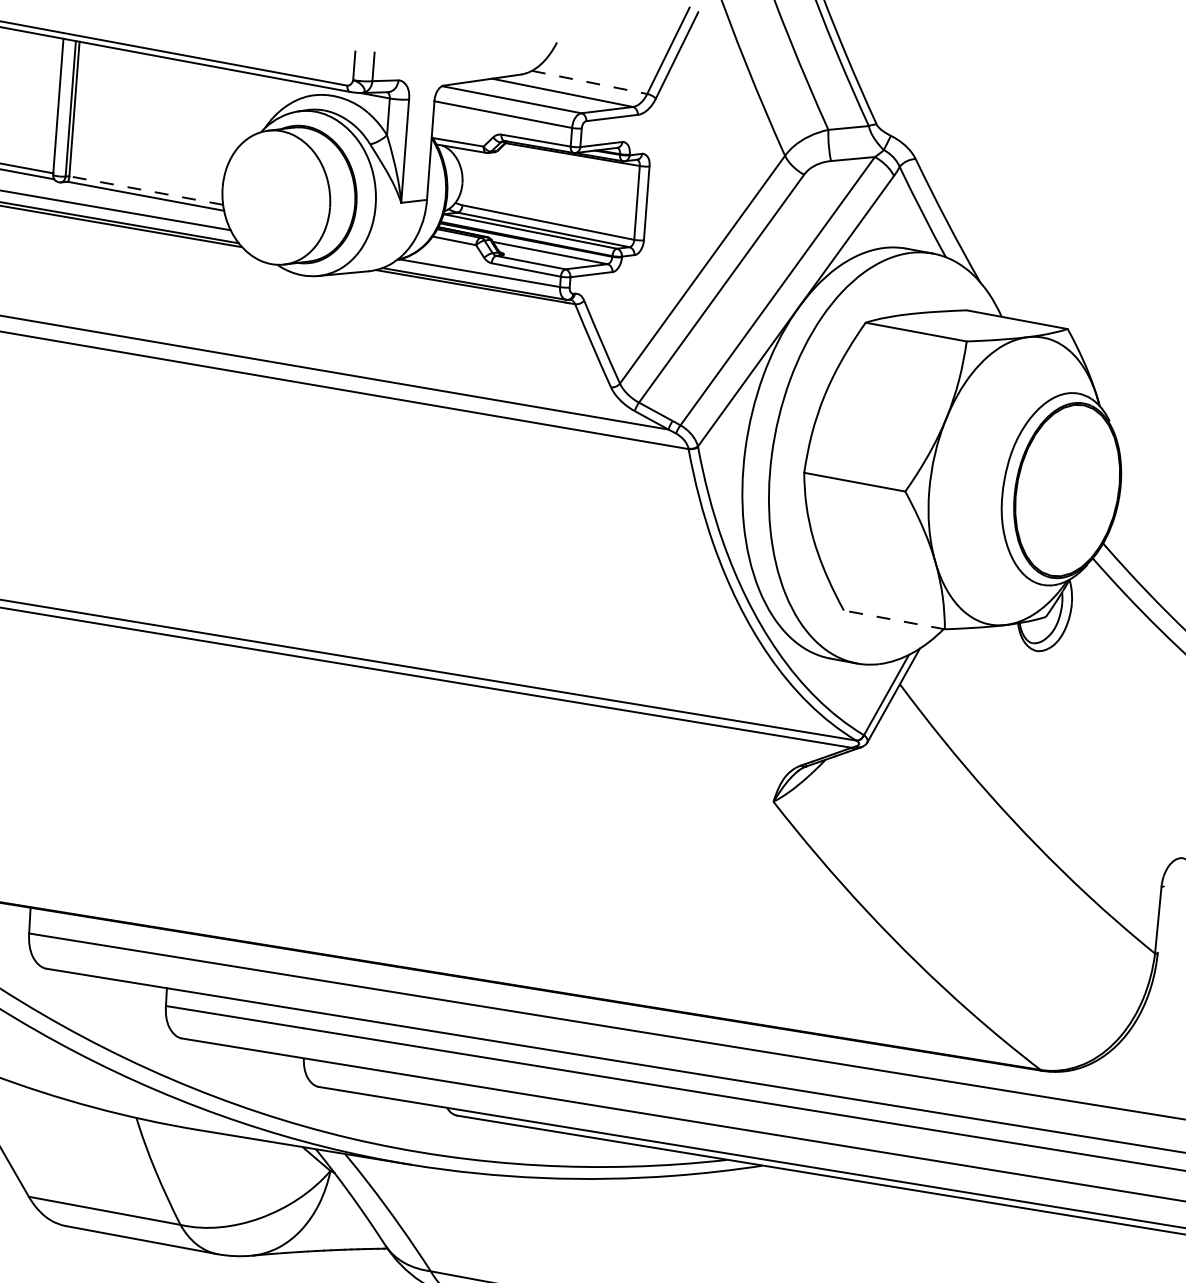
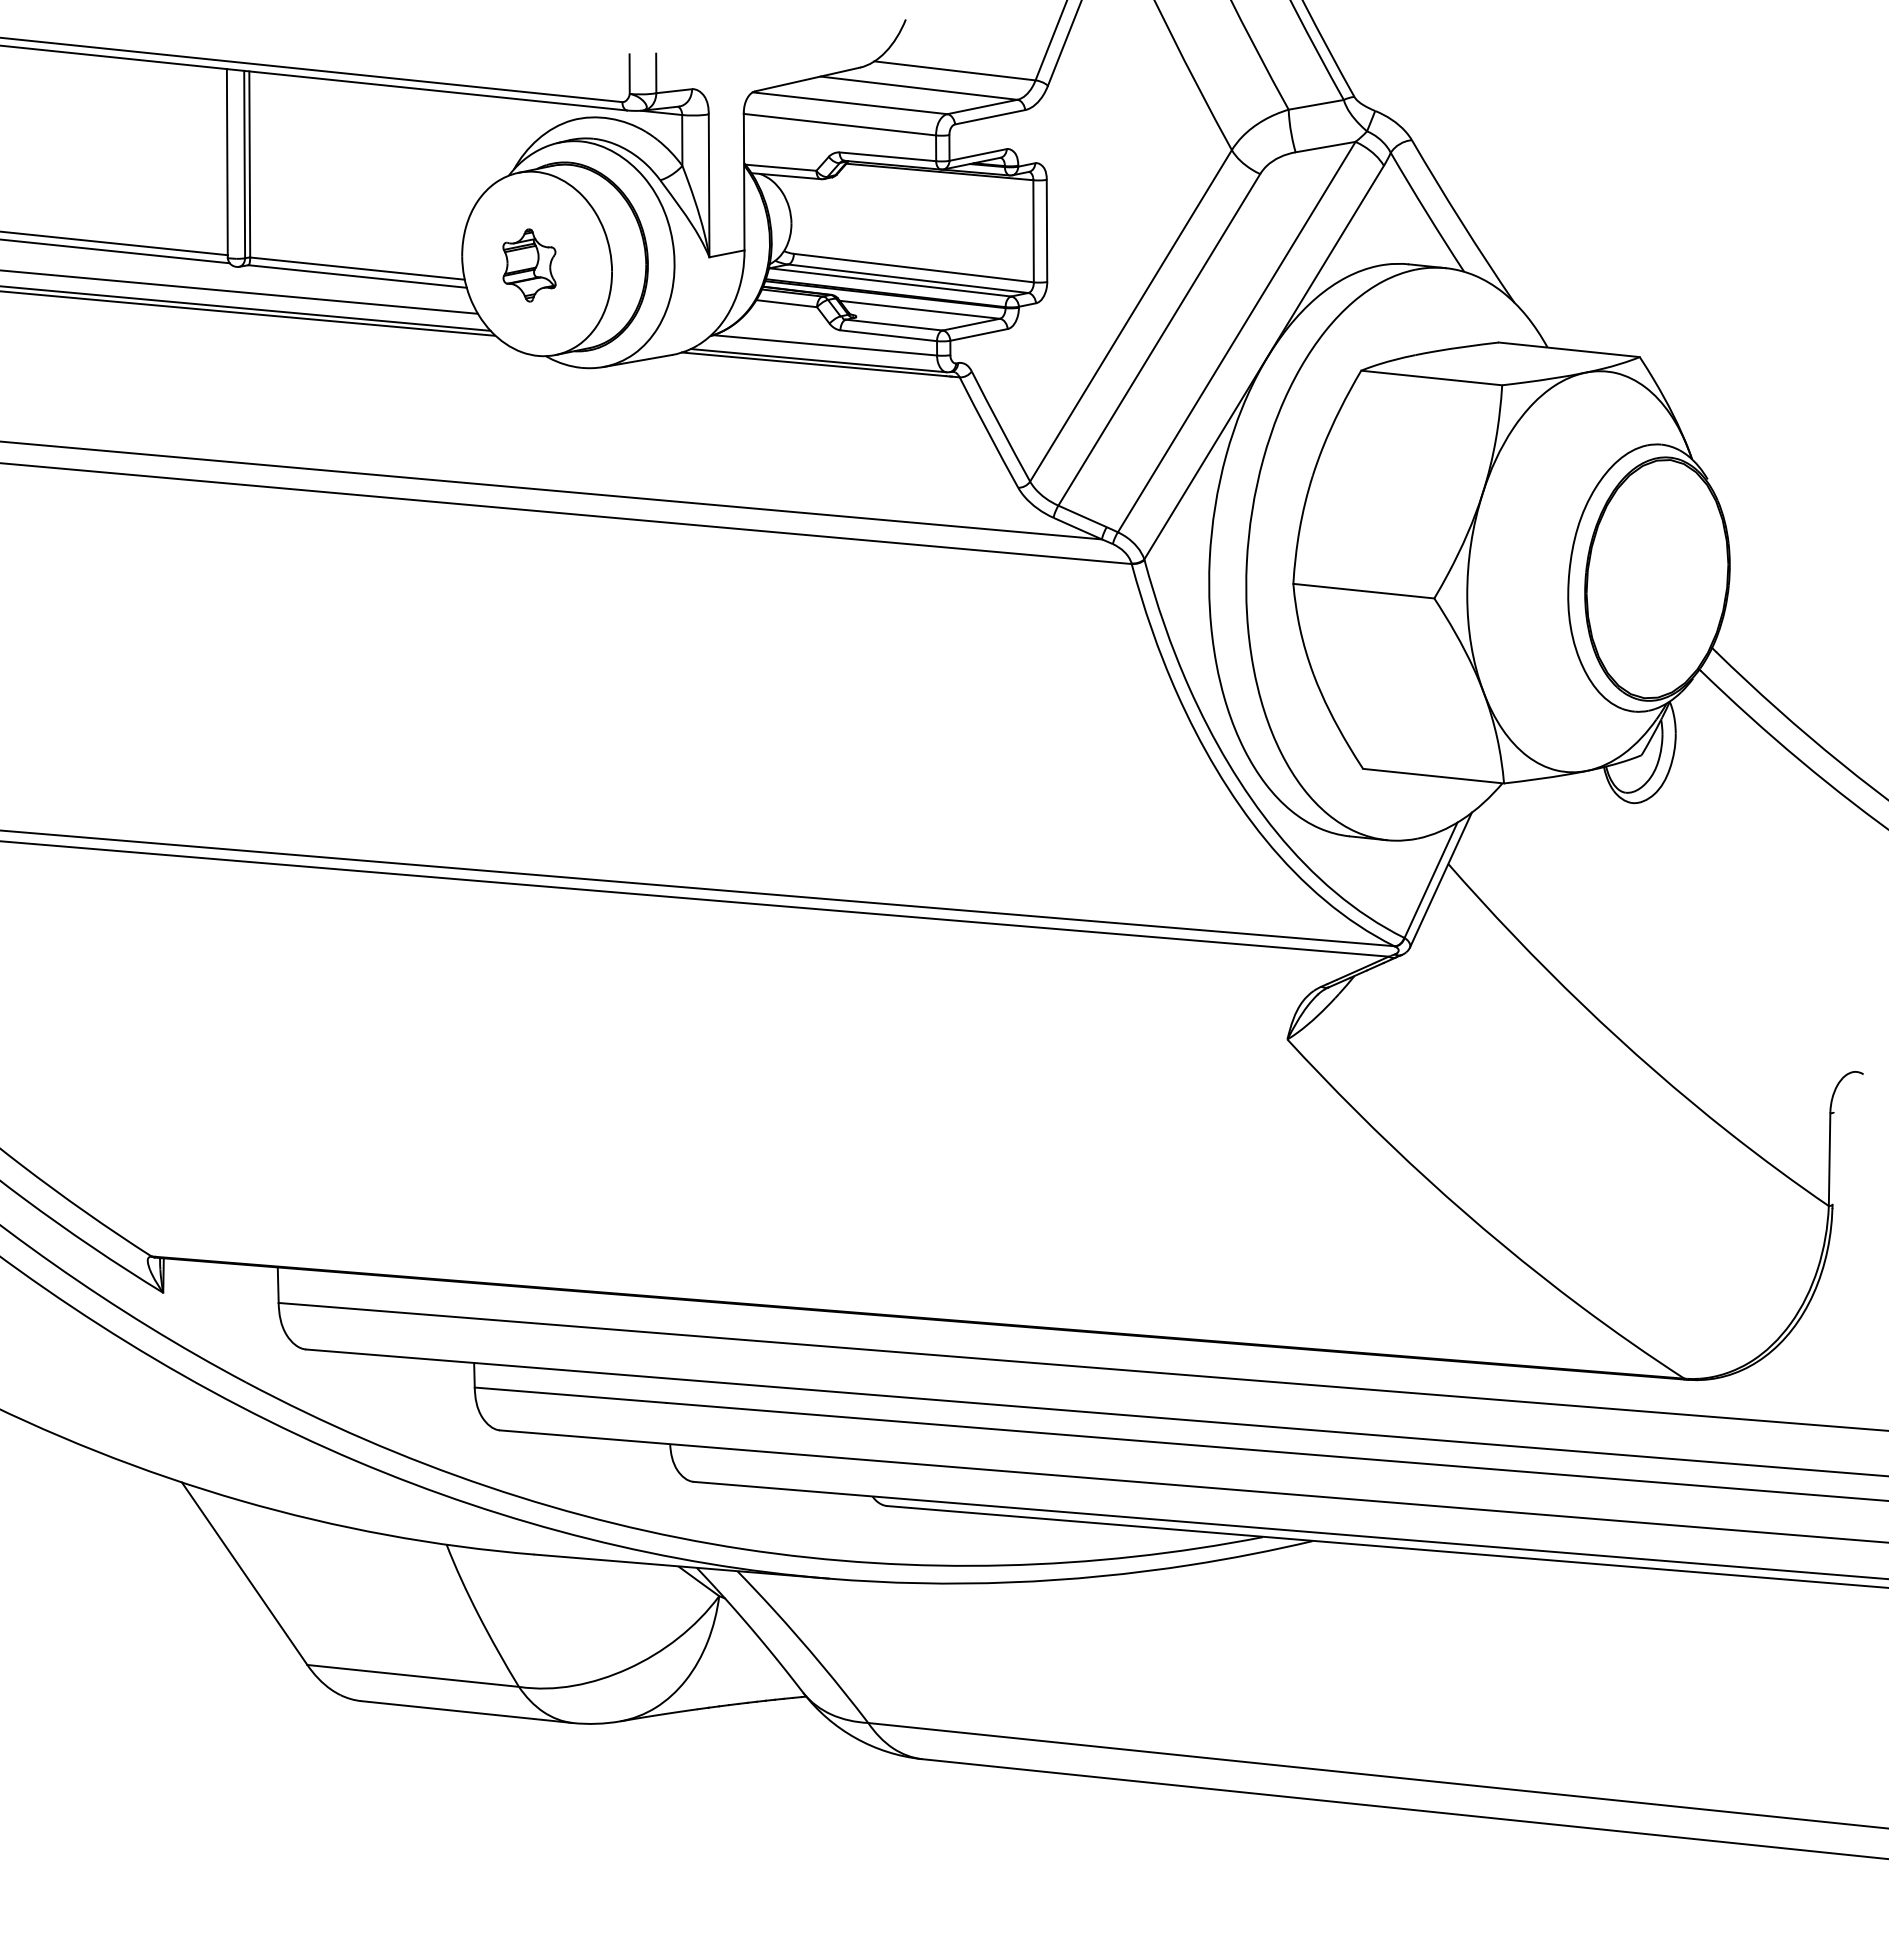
line: (589, 82) -> (955, 70), dashed -> solid
line: (146, 190) -> (357, 268), dashed -> solid
part: (270, 198) -> (529, 265), added
line: (894, 620) -> (1433, 776), dashed -> solid

